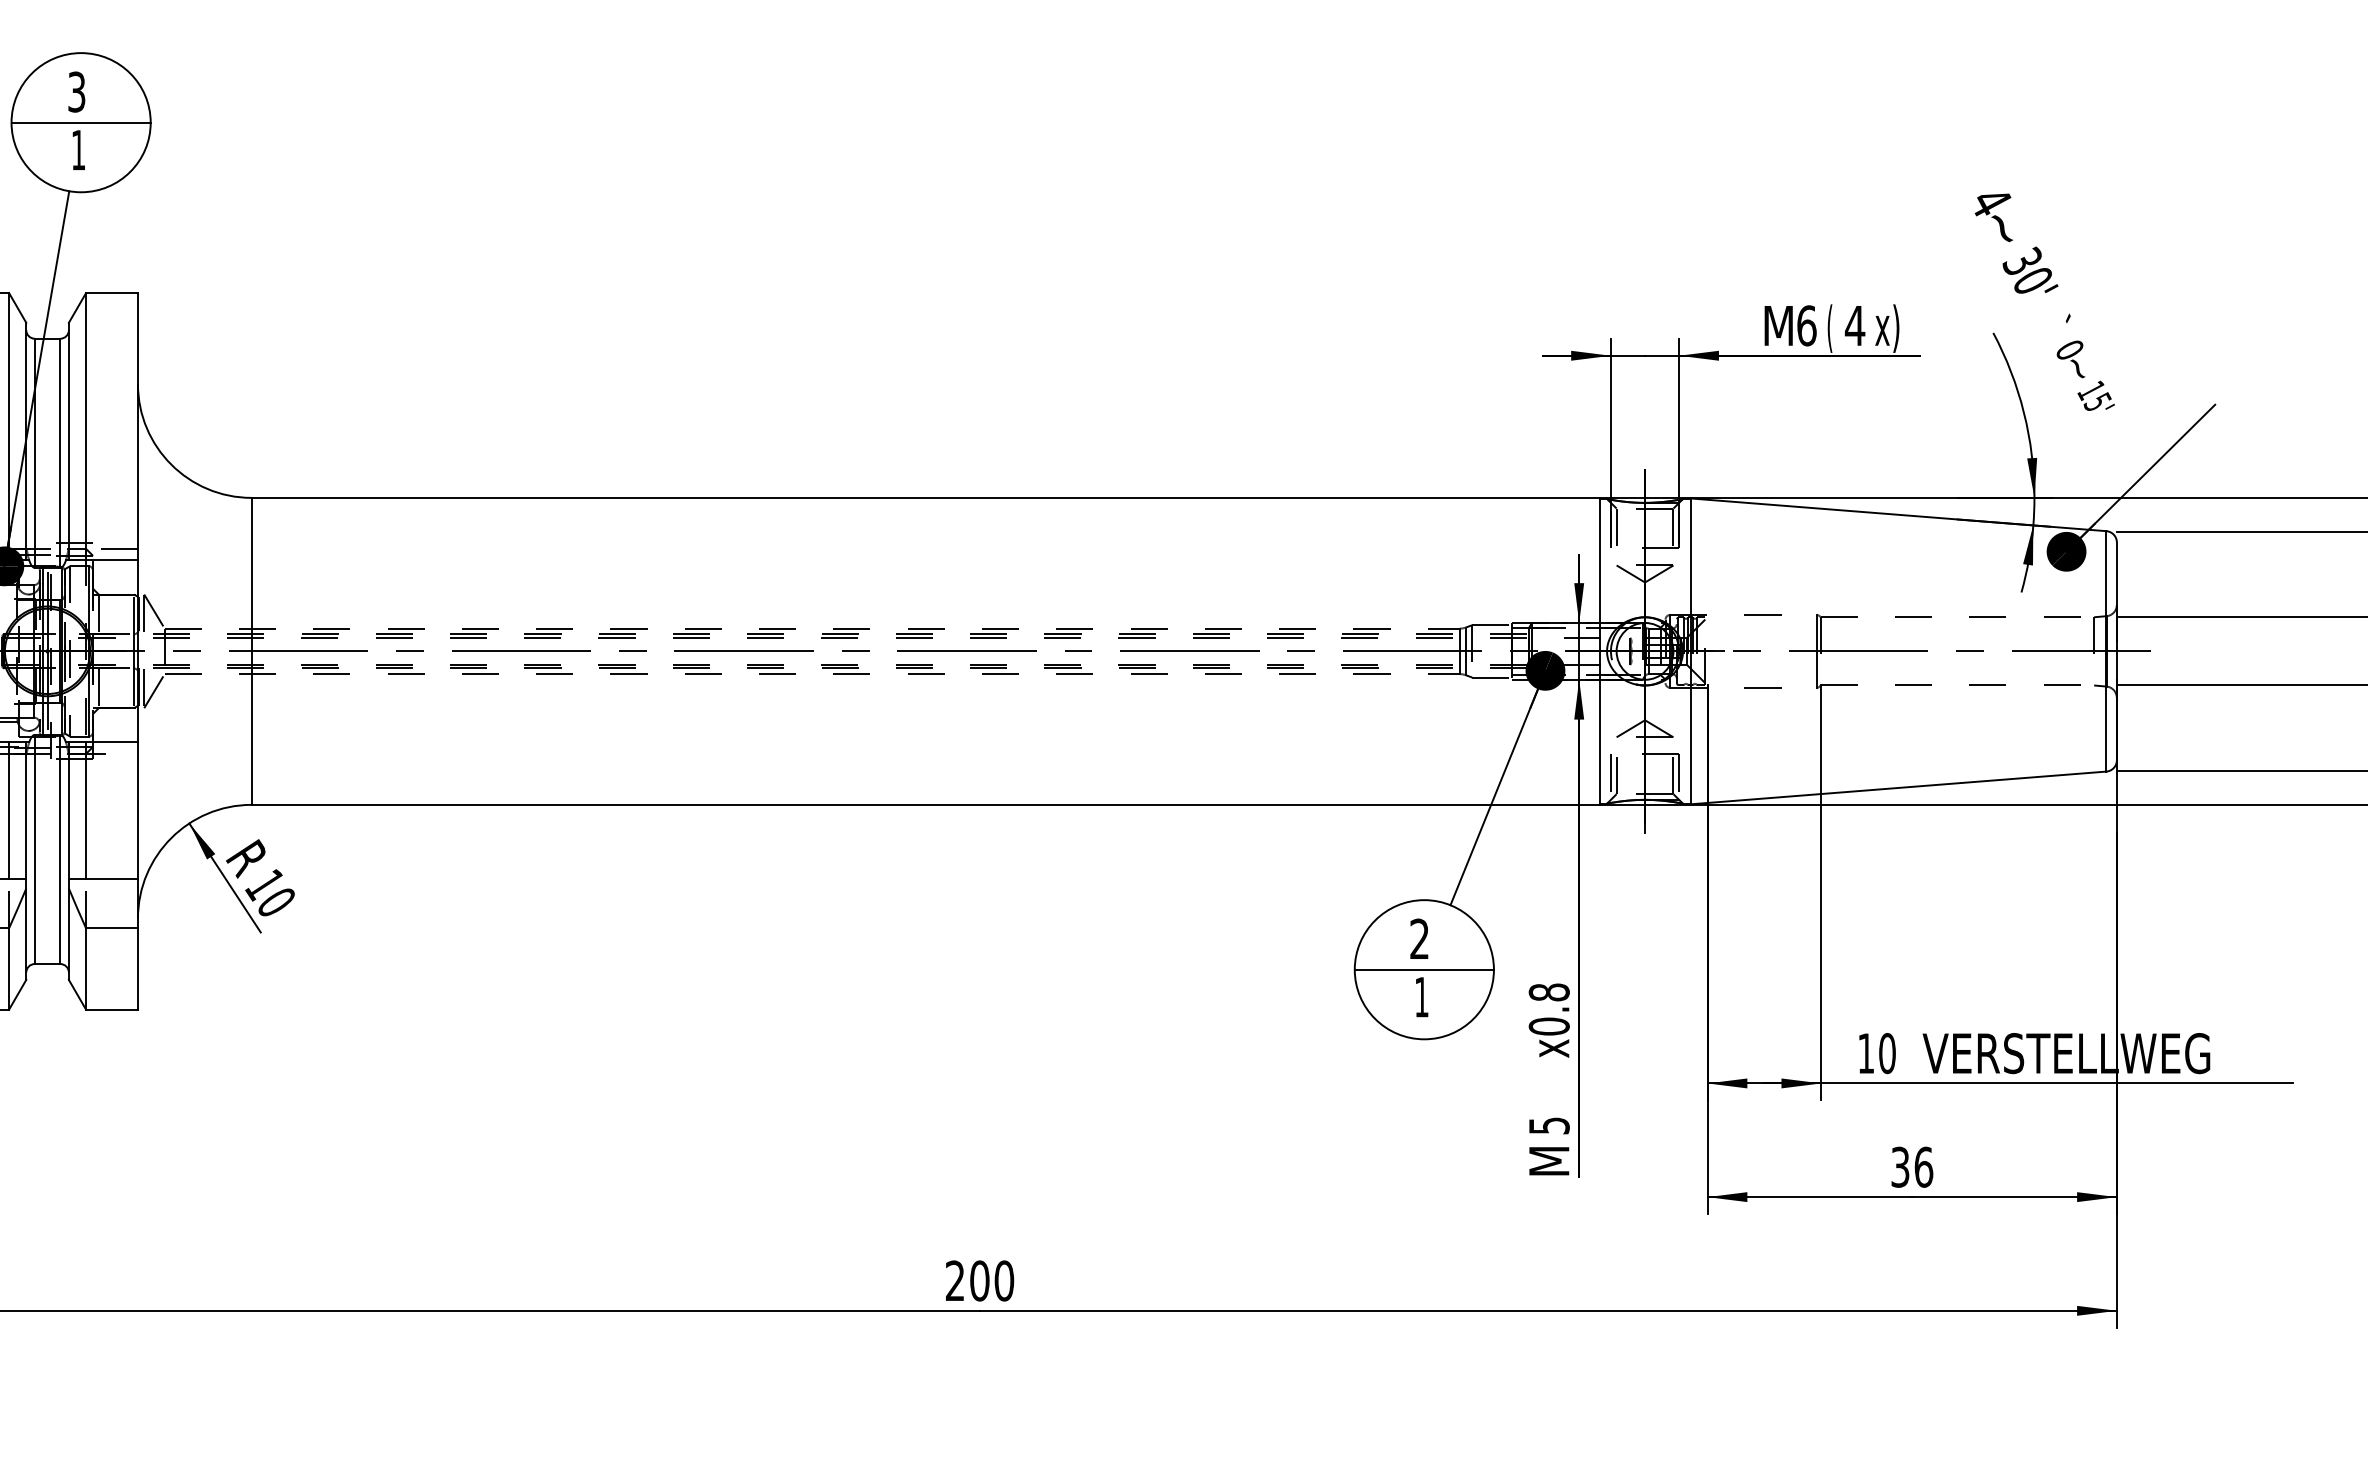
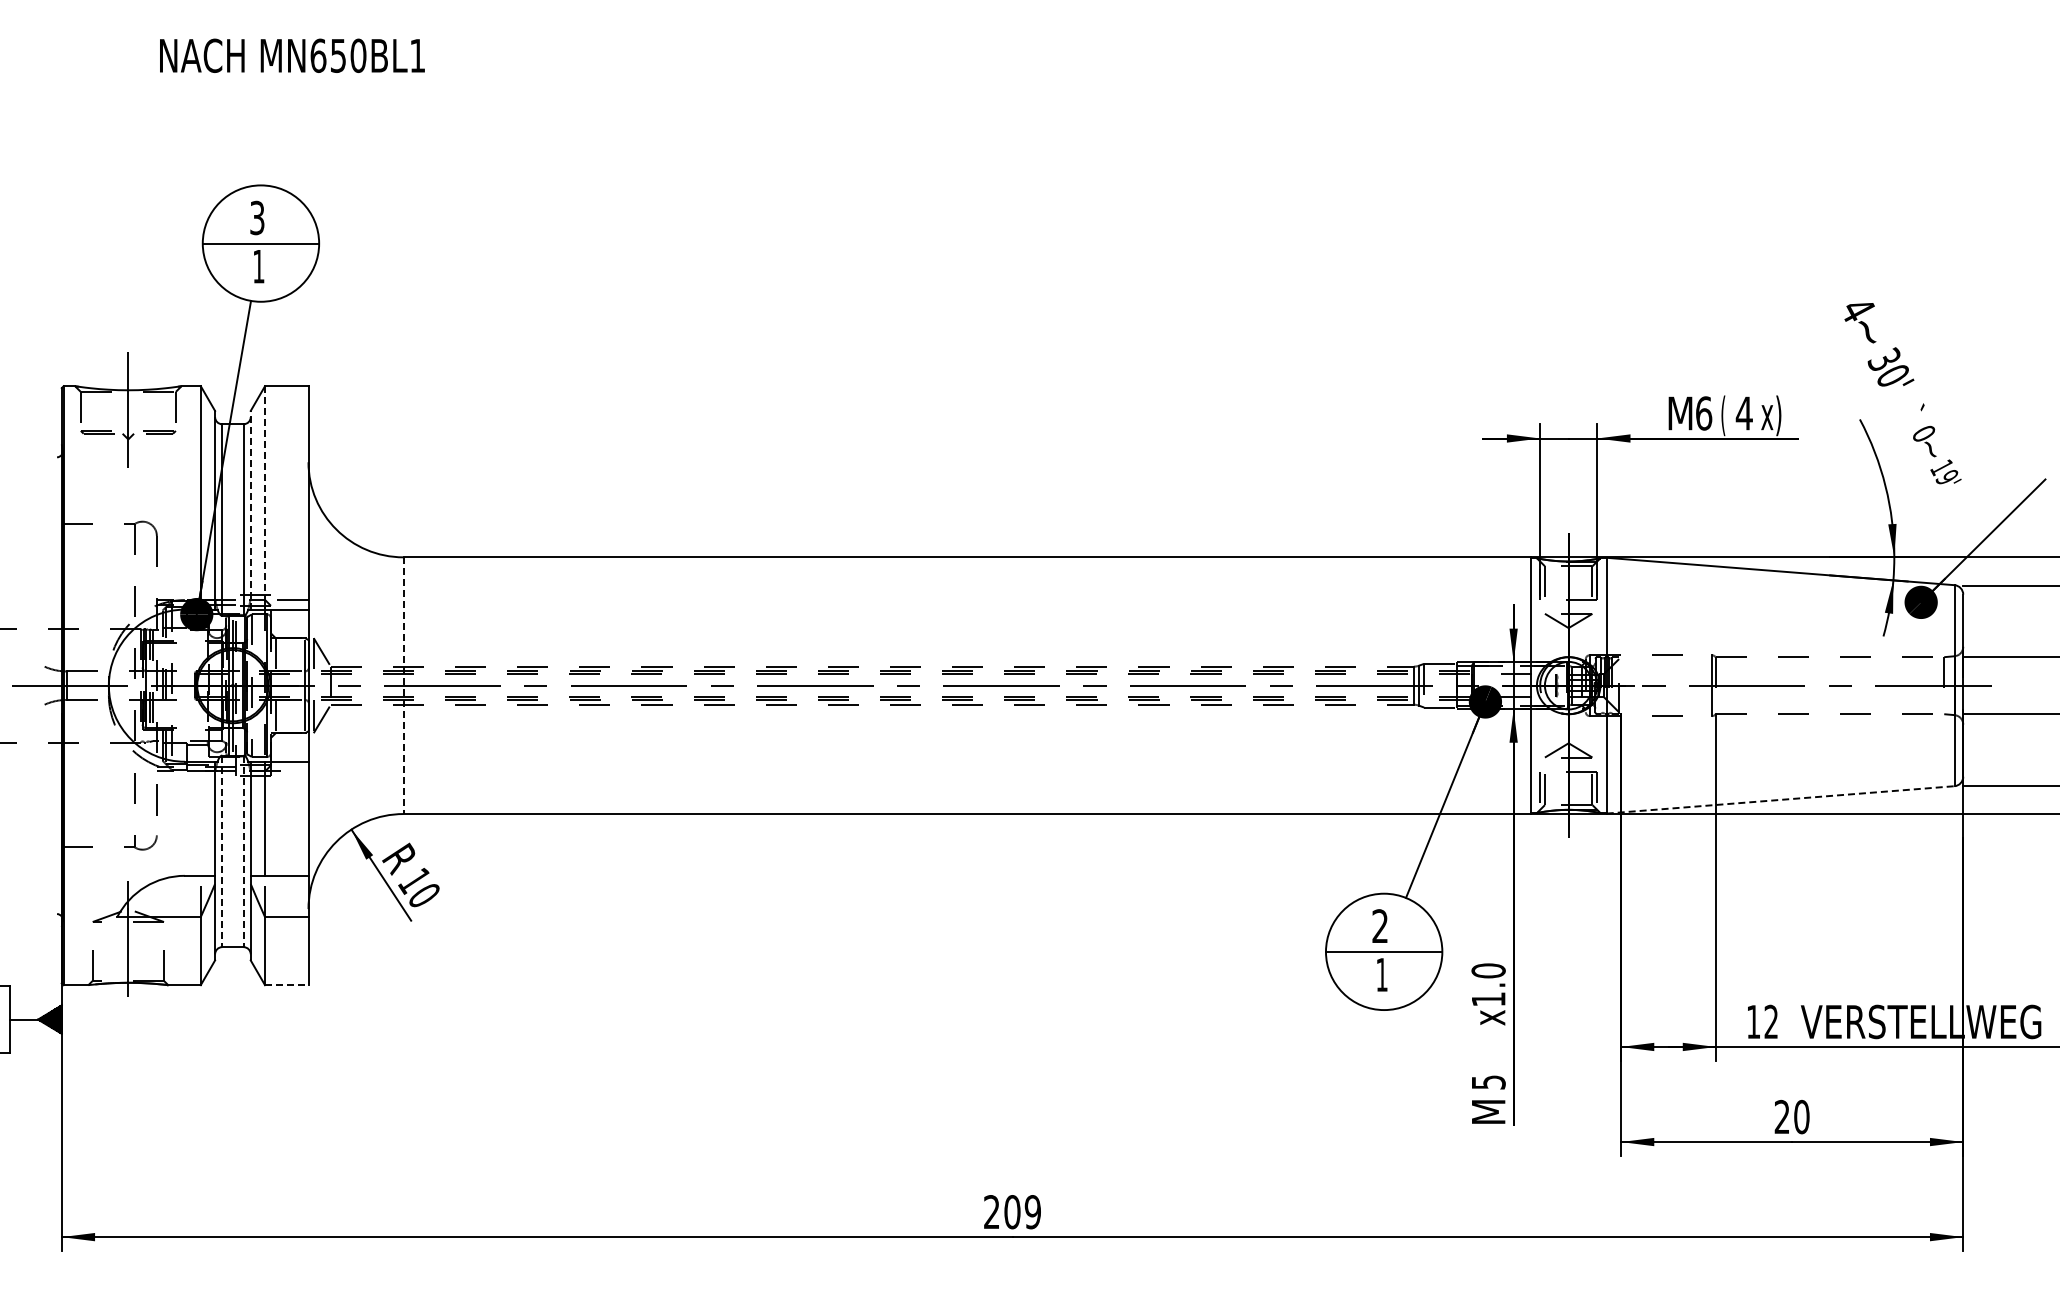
text: (2096, 401) -> (1946, 476), 15' -> 19'
line: (86, 426) -> (265, 497), solid -> dashed
line: (68, 440) -> (250, 509), solid -> dashed
line: (251, 652) -> (403, 686), solid -> dashed
line: (1899, 787) -> (1781, 799), solid -> dashed
line: (8, 810) -> (200, 818), removed
line: (35, 849) -> (222, 851), solid -> dashed
line: (60, 849) -> (243, 851), solid -> dashed
text: (1549, 1008) -> (1488, 984), x0.8 -> x1.0
line: (111, 1009) -> (286, 985), solid -> dashed
text: (1887, 1052) -> (1771, 1021), 10 -> 12
text: (1911, 1166) -> (1791, 1116), 36 -> 20
text: (1003, 1281) -> (1032, 1212), 200 -> 209

